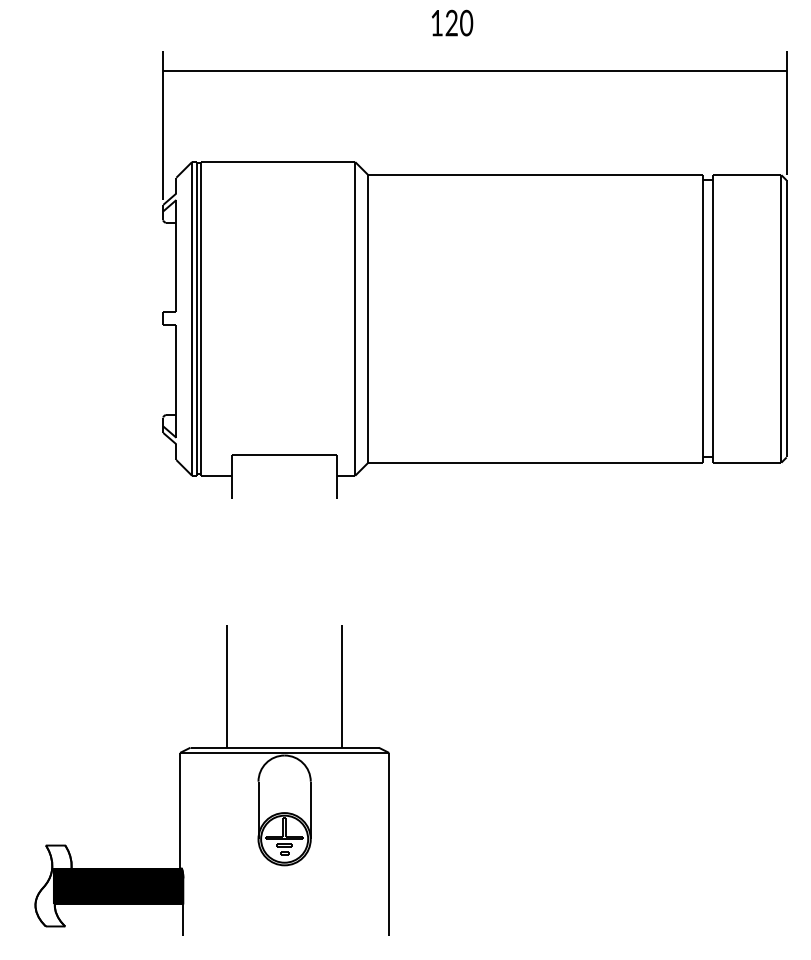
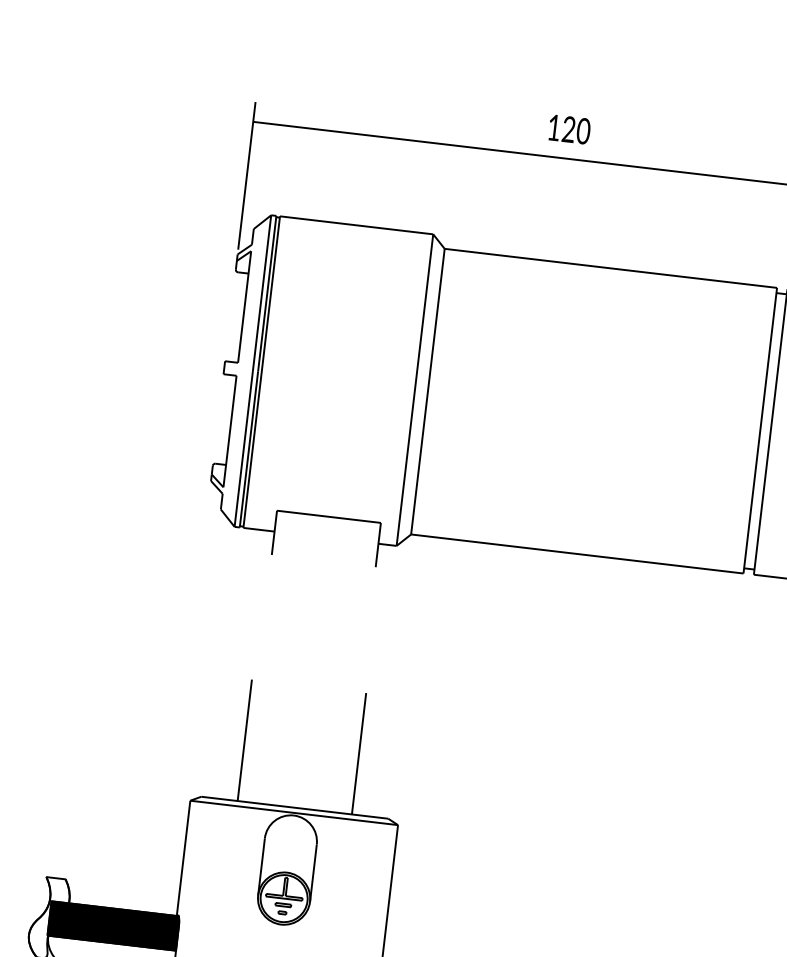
text: (452, 22) -> (569, 128), moved

